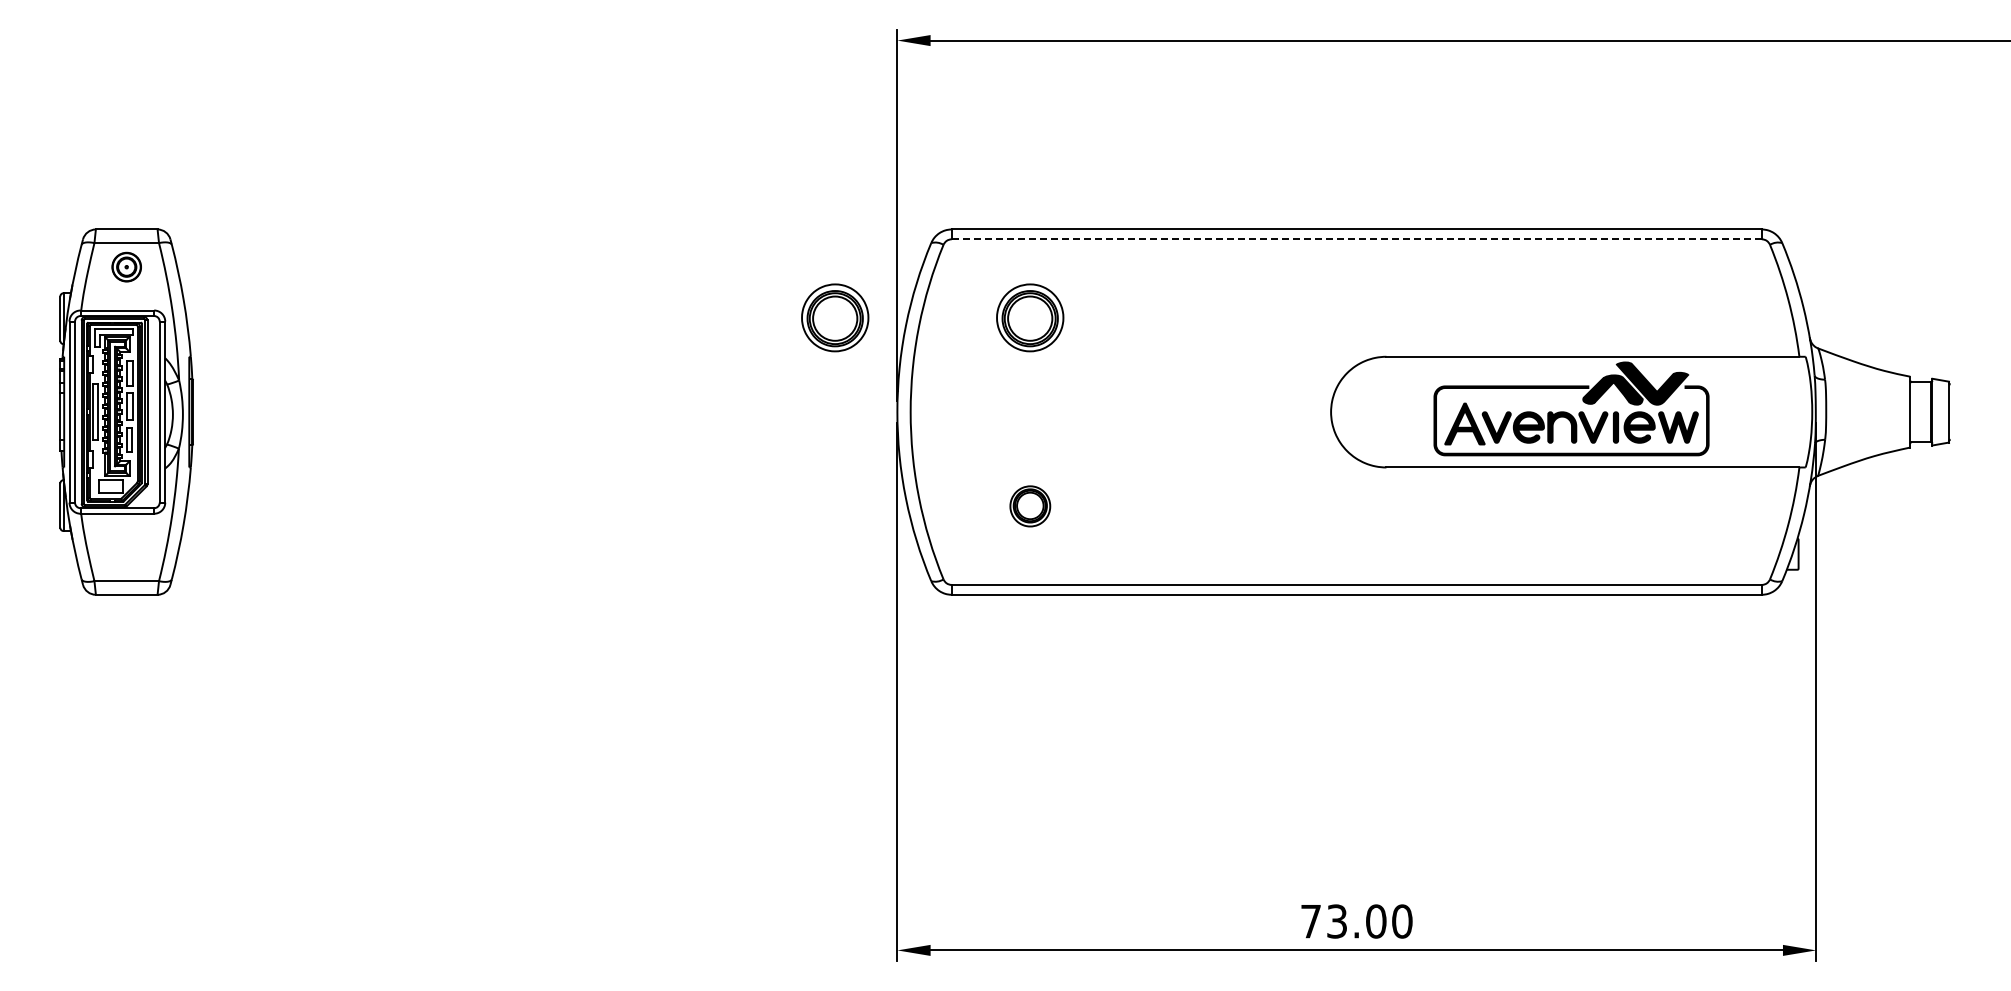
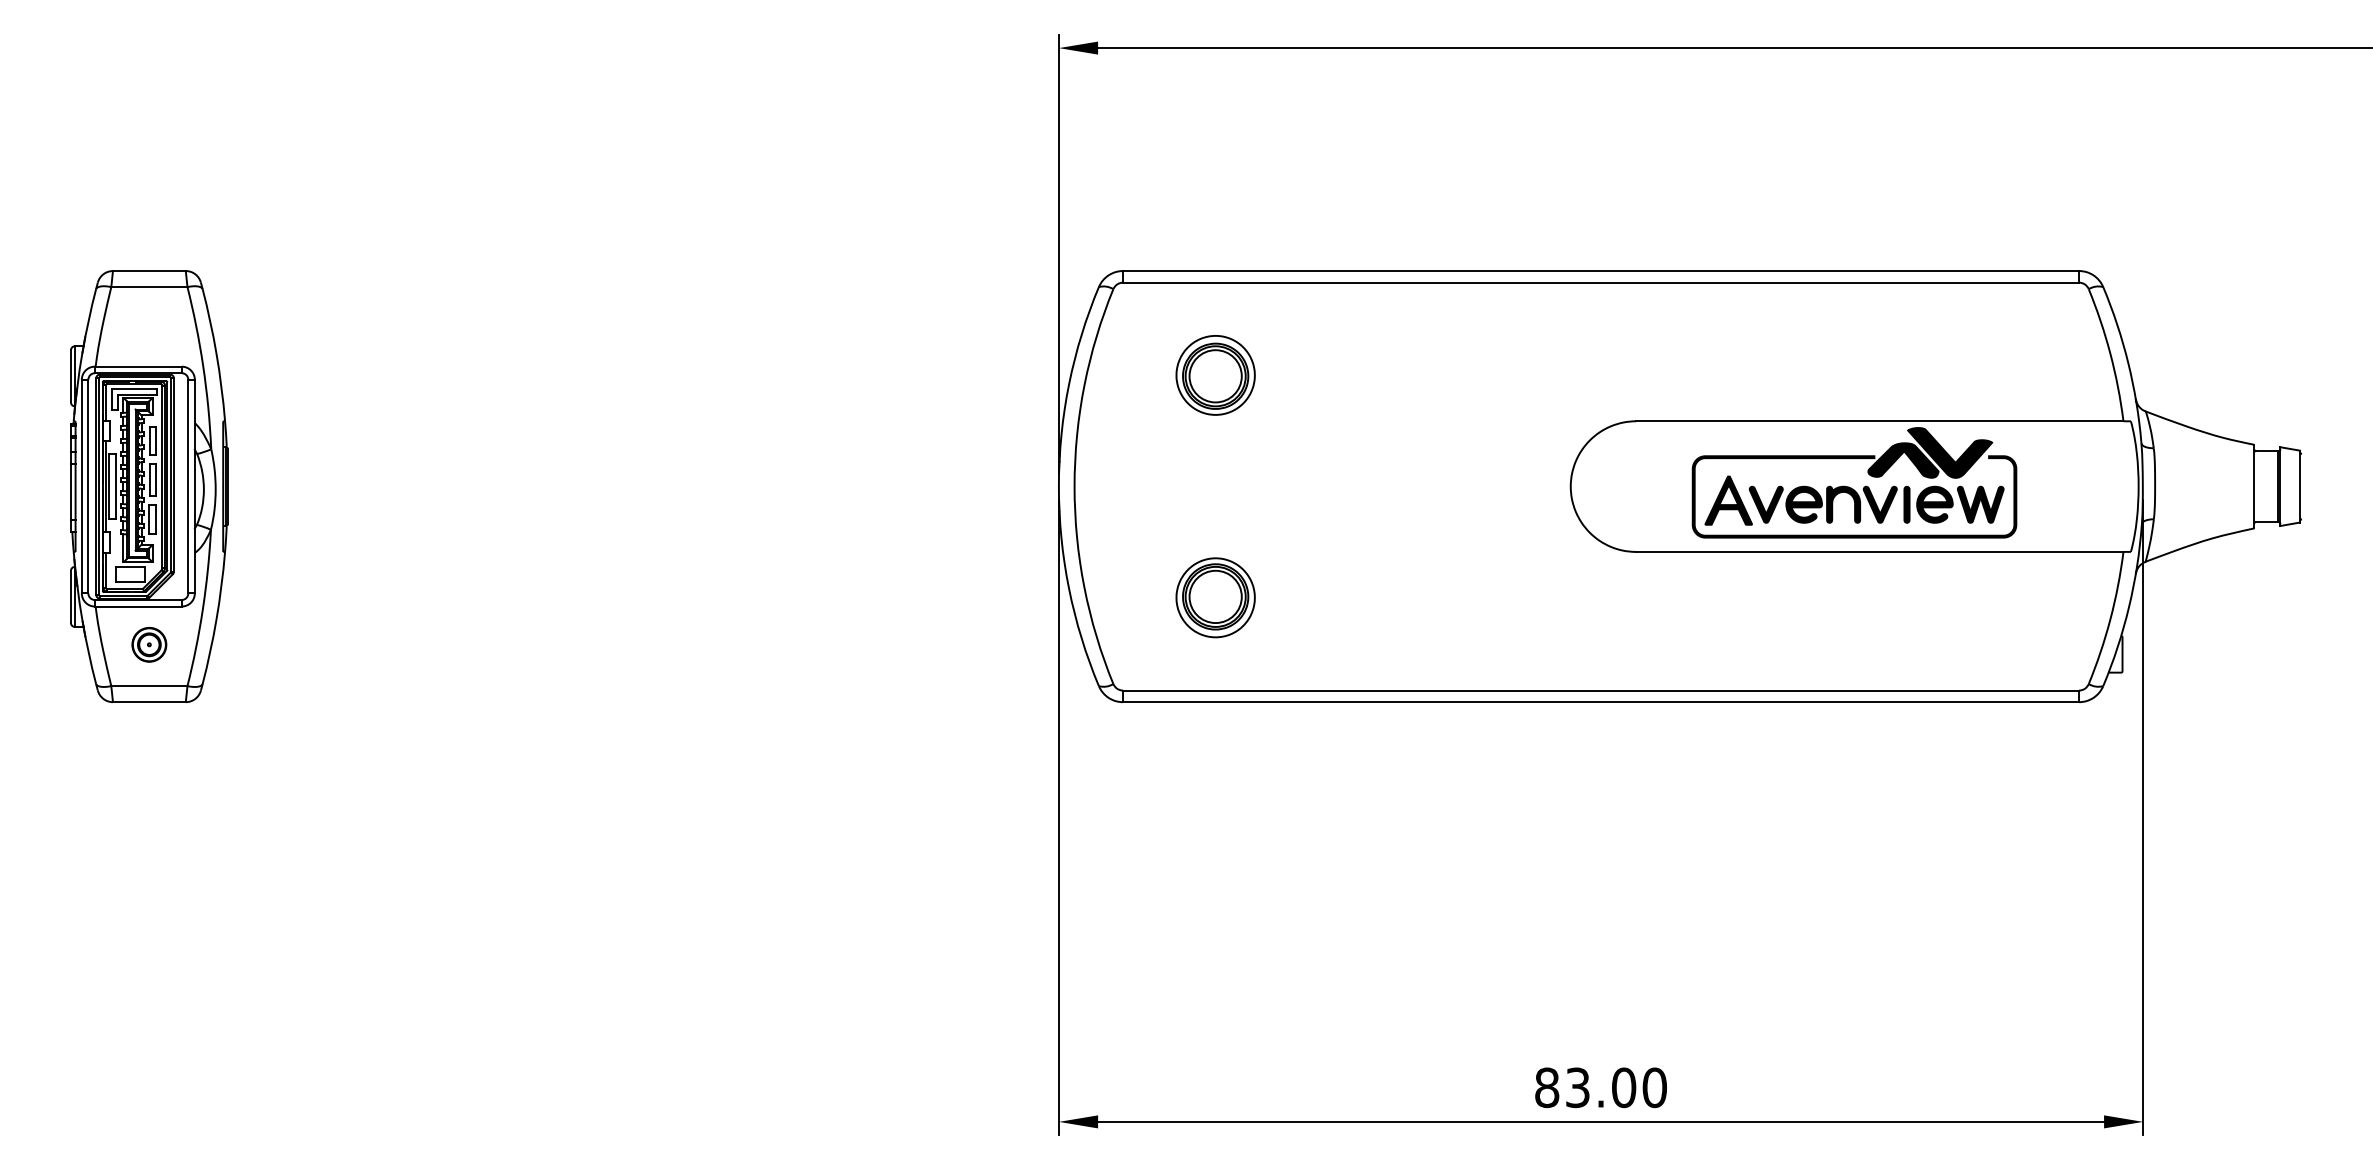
line: (1356, 239) -> (1600, 282), dashed -> solid
part: (126, 266) -> (149, 644), moved
part: (835, 317) -> (985, 374), removed
part: (1030, 506) -> (1216, 597), size x1.67
text: (1311, 921) -> (1547, 1087), 73.00 -> 83.00

